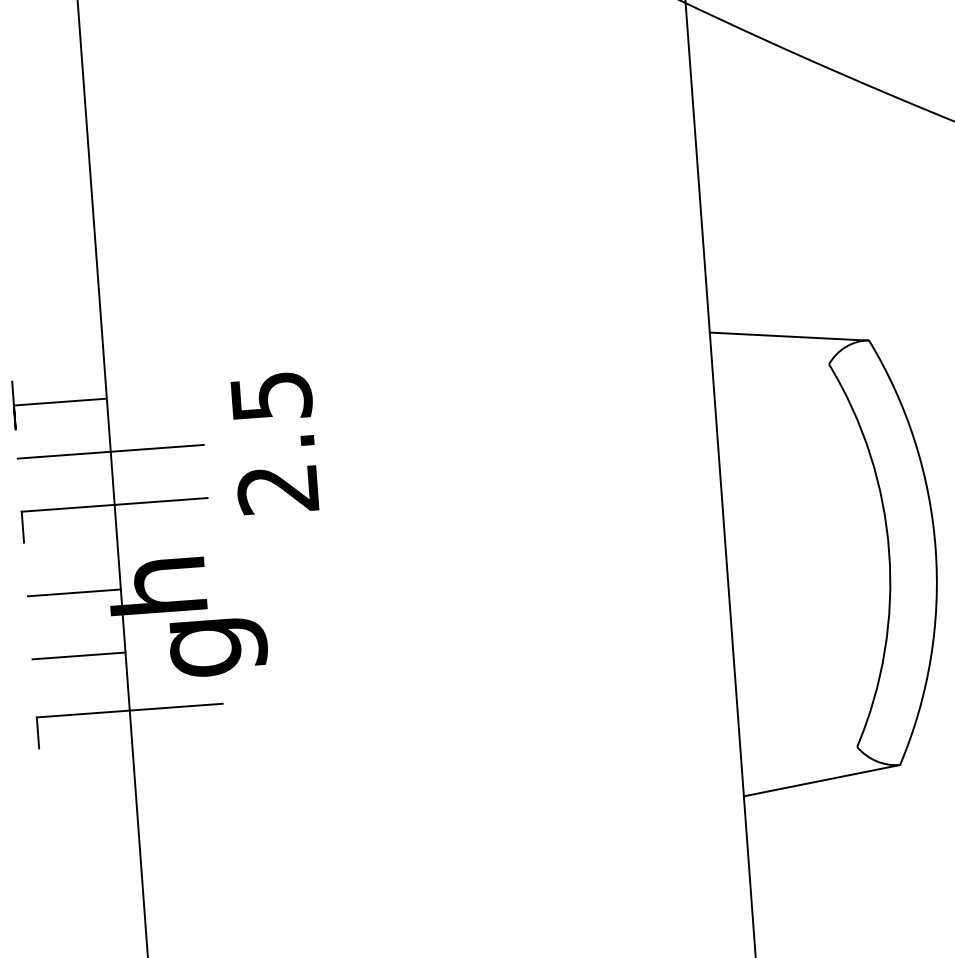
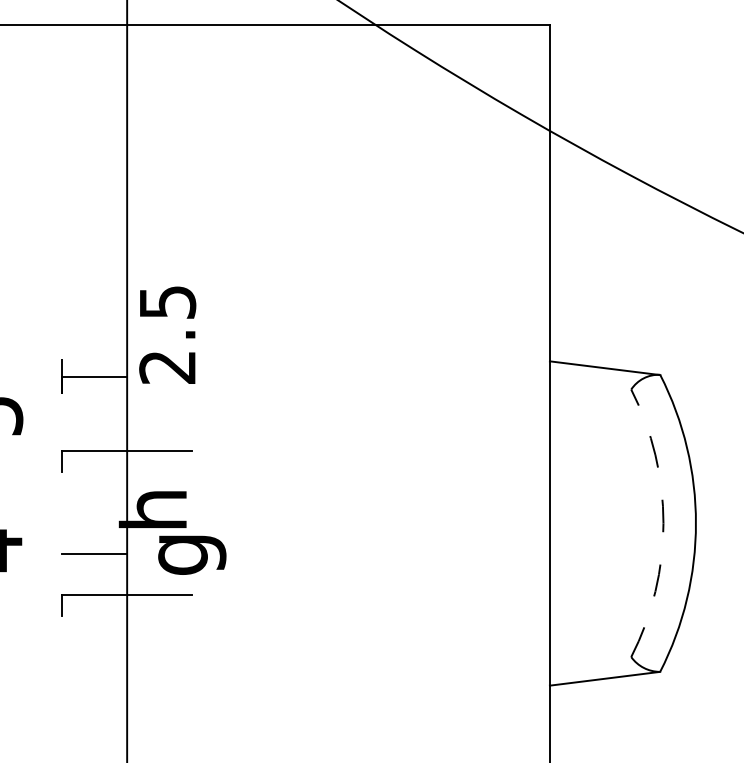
text: (274, 442) -> (167, 334), moved
line: (111, 451) -> (127, 413), removed
arc: (889, 552) -> (663, 523), solid -> dashed
line: (74, 592) -> (94, 509), removed

